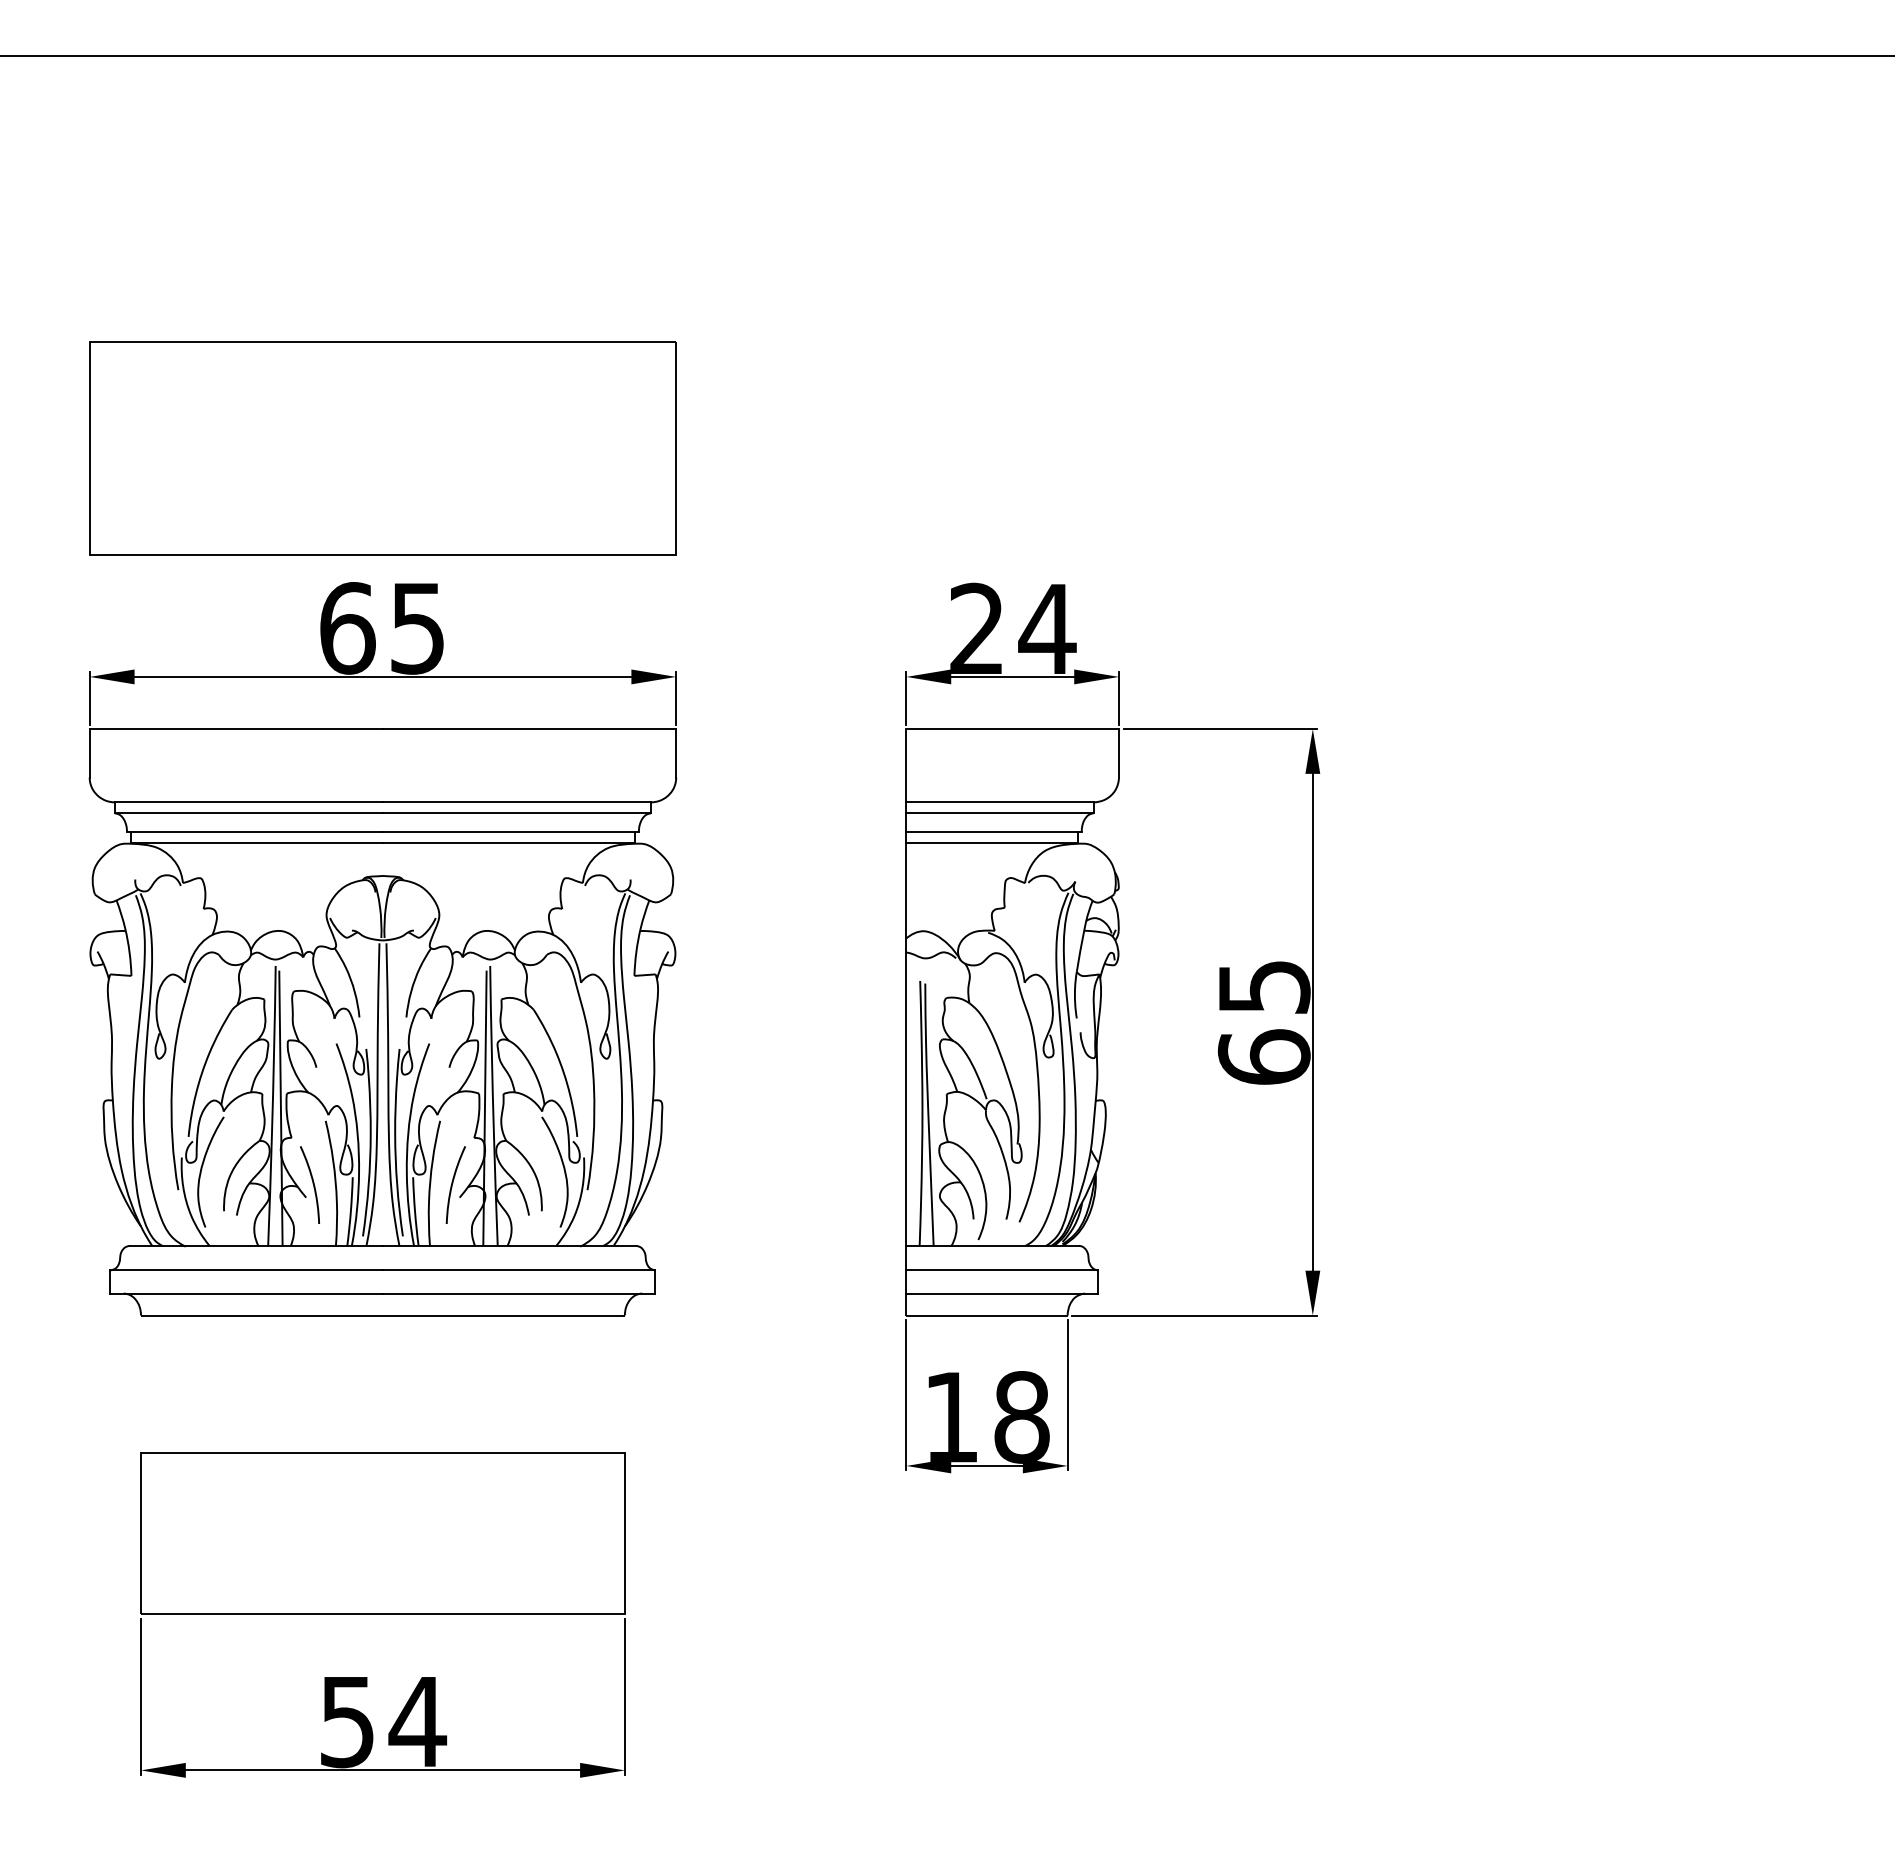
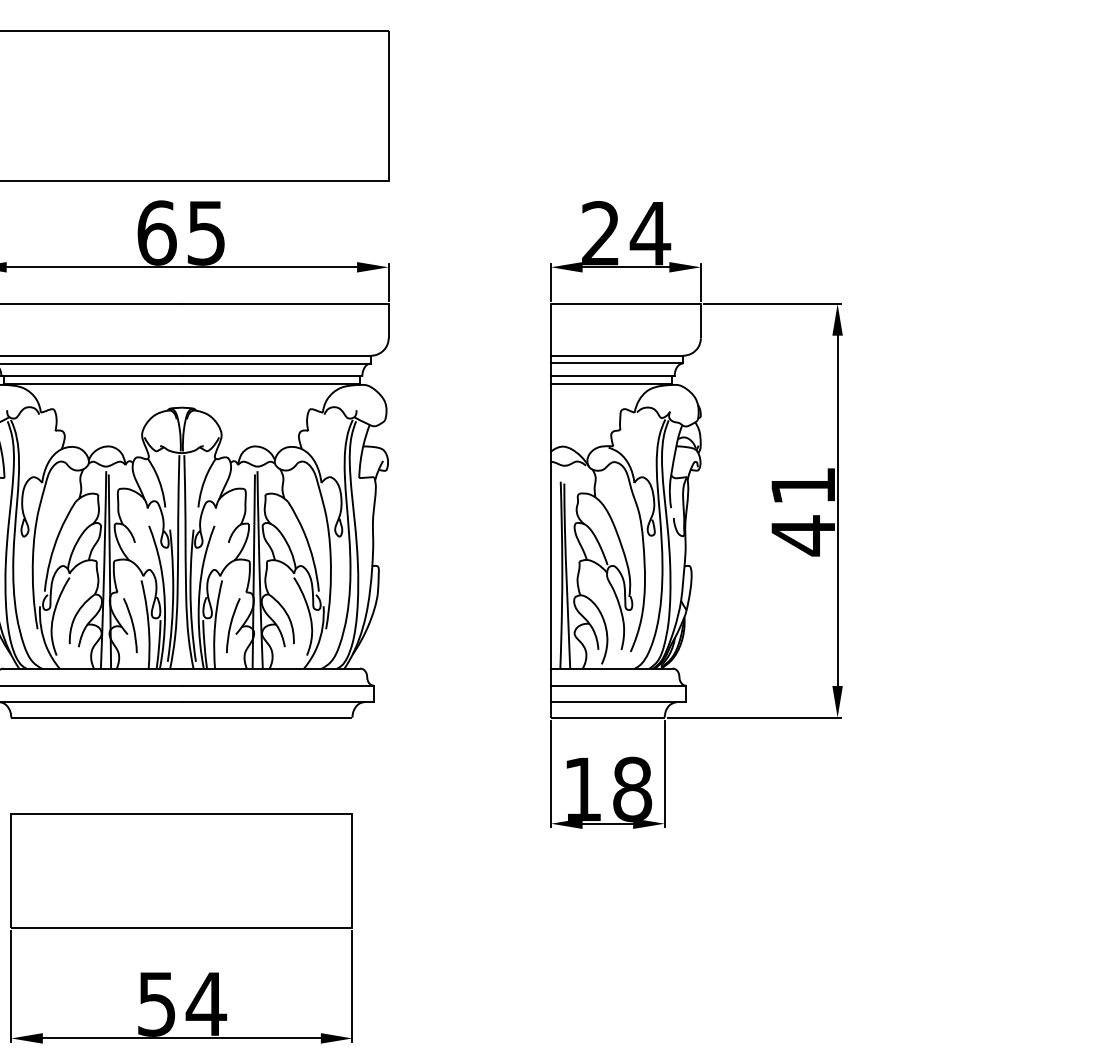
text: (1263, 1024) -> (802, 512), 65 -> 41

